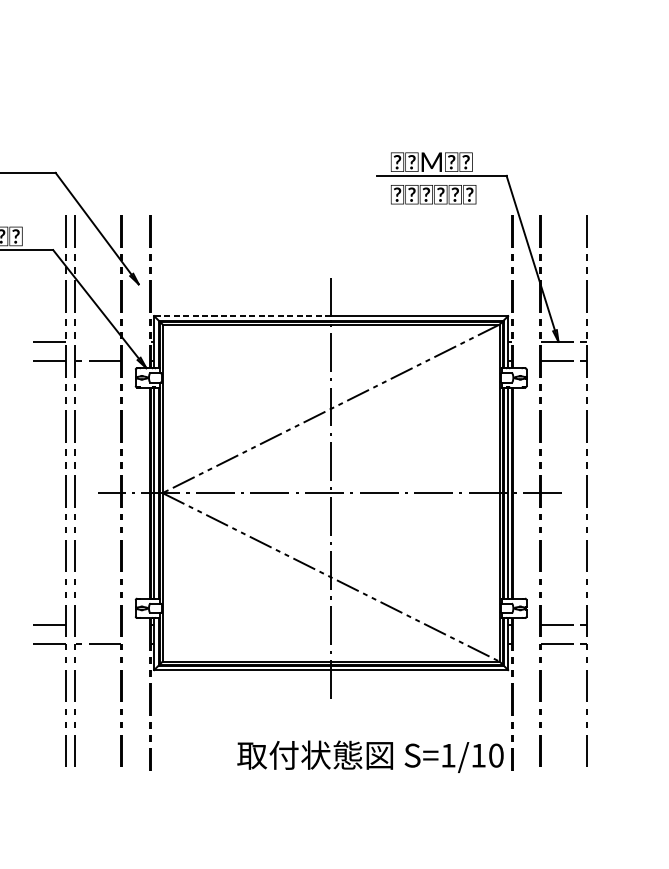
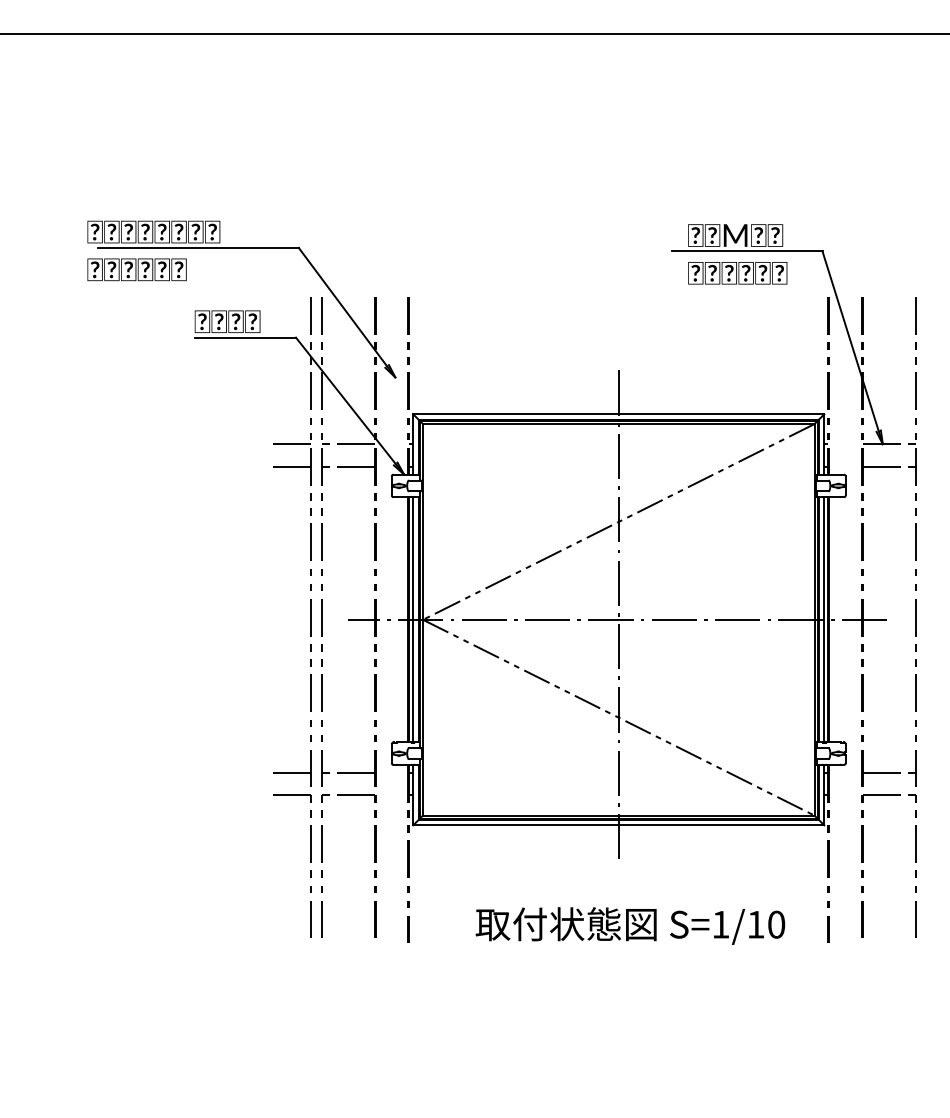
line: (243, 316) -> (516, 414), dashed -> solid
line: (97, 342) -> (347, 444), added
line: (97, 624) -> (347, 772), added
text: (370, 756) -> (630, 925), moved

